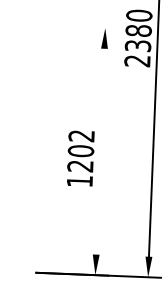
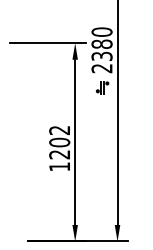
line: (70, 27) -> (47, 43), added
part: (137, 84) -> (102, 87), added
line: (100, 151) -> (75, 142), added

